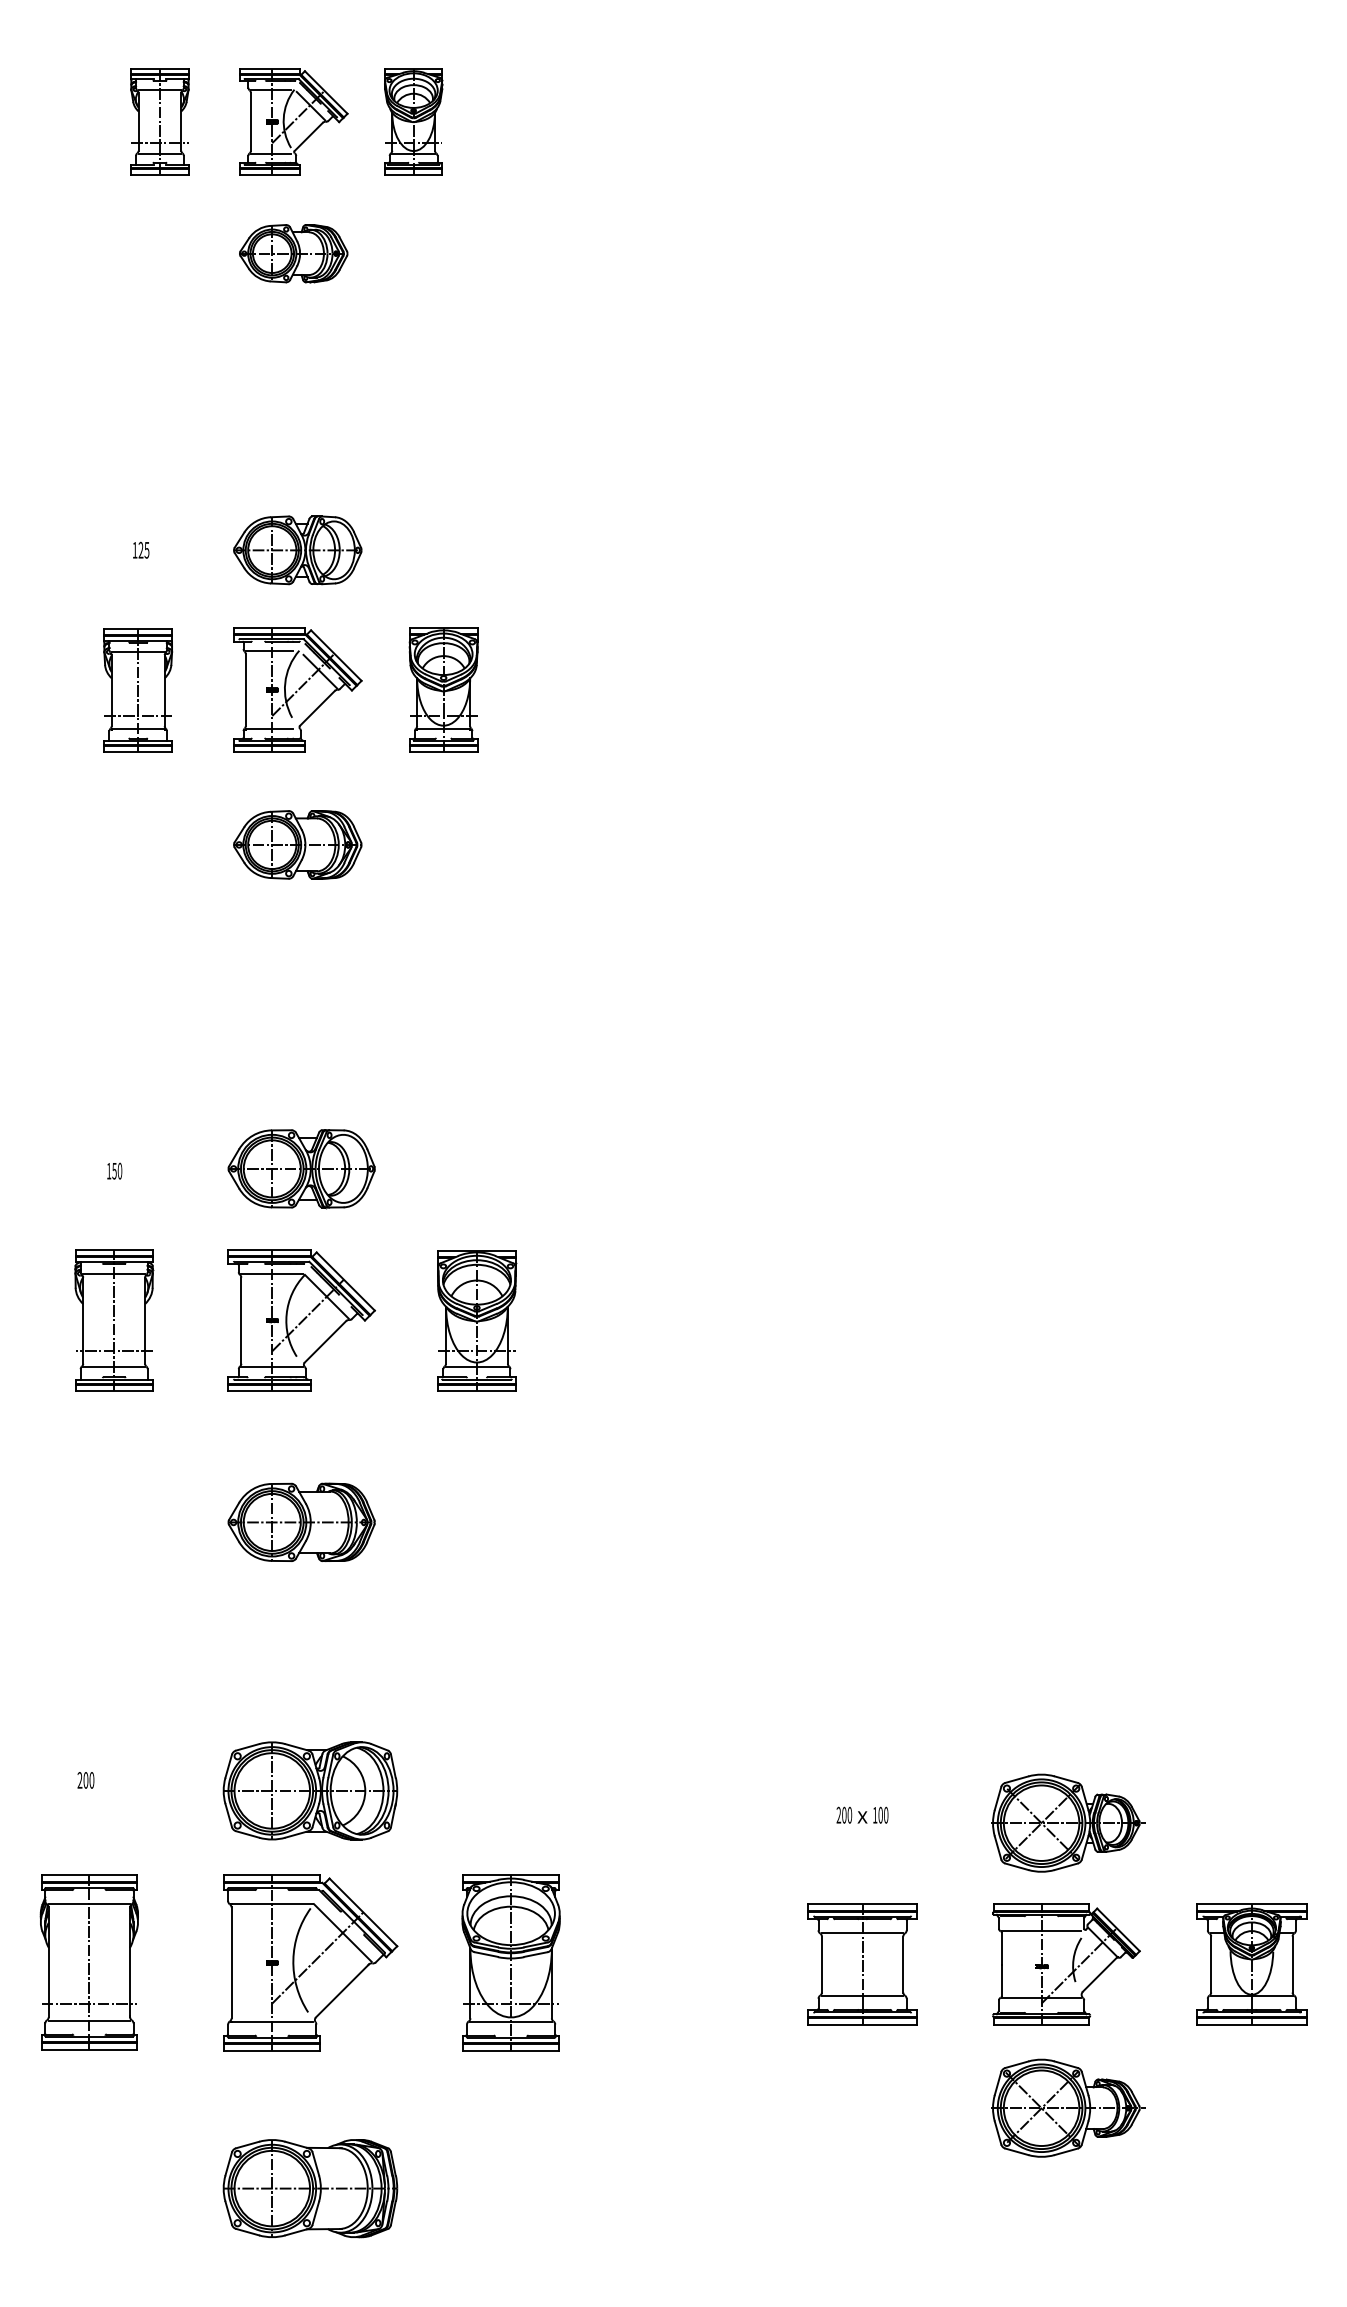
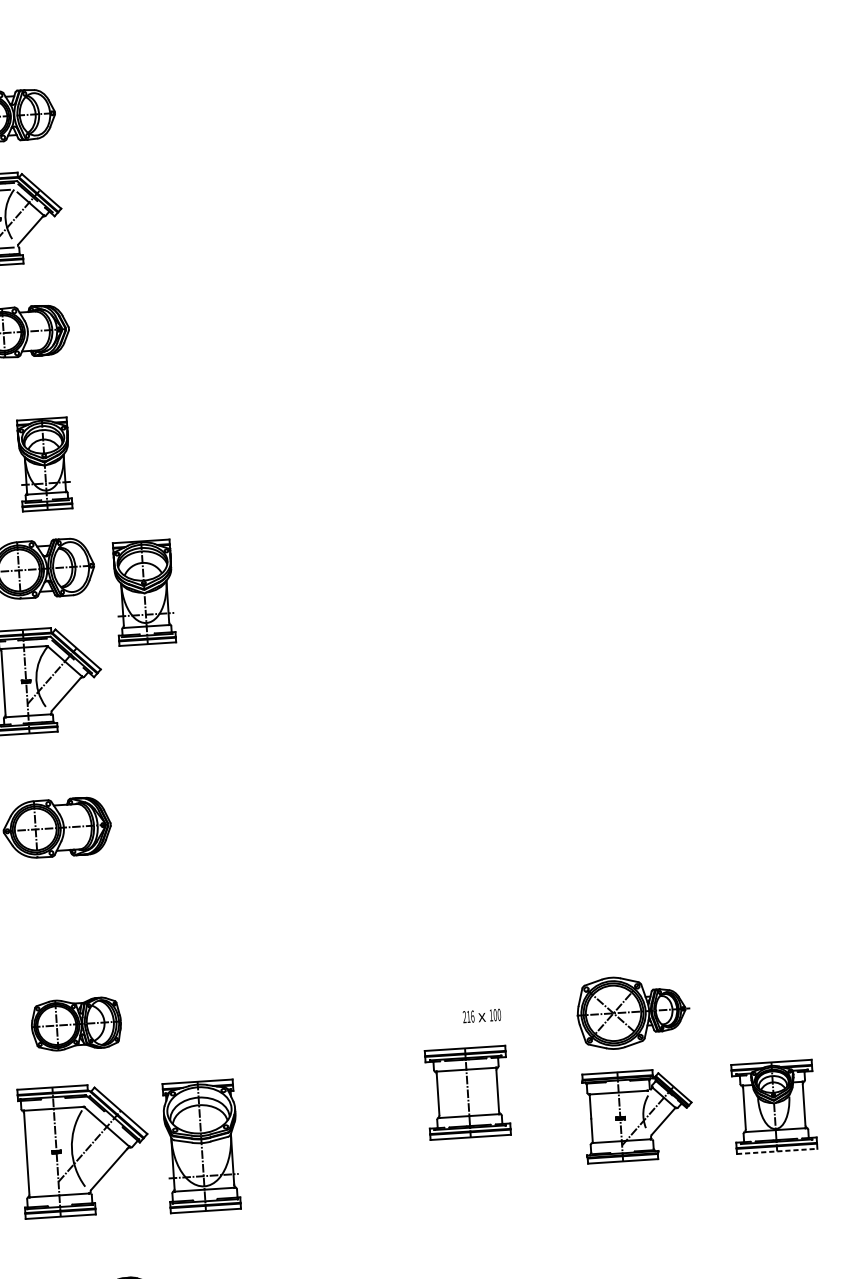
part: (443, 689) -> (44, 464), moved
part: (477, 1320) -> (144, 592), moved
part: (310, 1790) -> (76, 1024), size x0.7
text: (847, 1814) -> (470, 1016), 200 -> 216
part: (510, 1962) -> (201, 1146), moved
part: (862, 1964) -> (467, 1092), moved
line: (1251, 2025) -> (776, 1151), solid -> dashed
part: (1068, 2107) -> (646, 1220), removed

